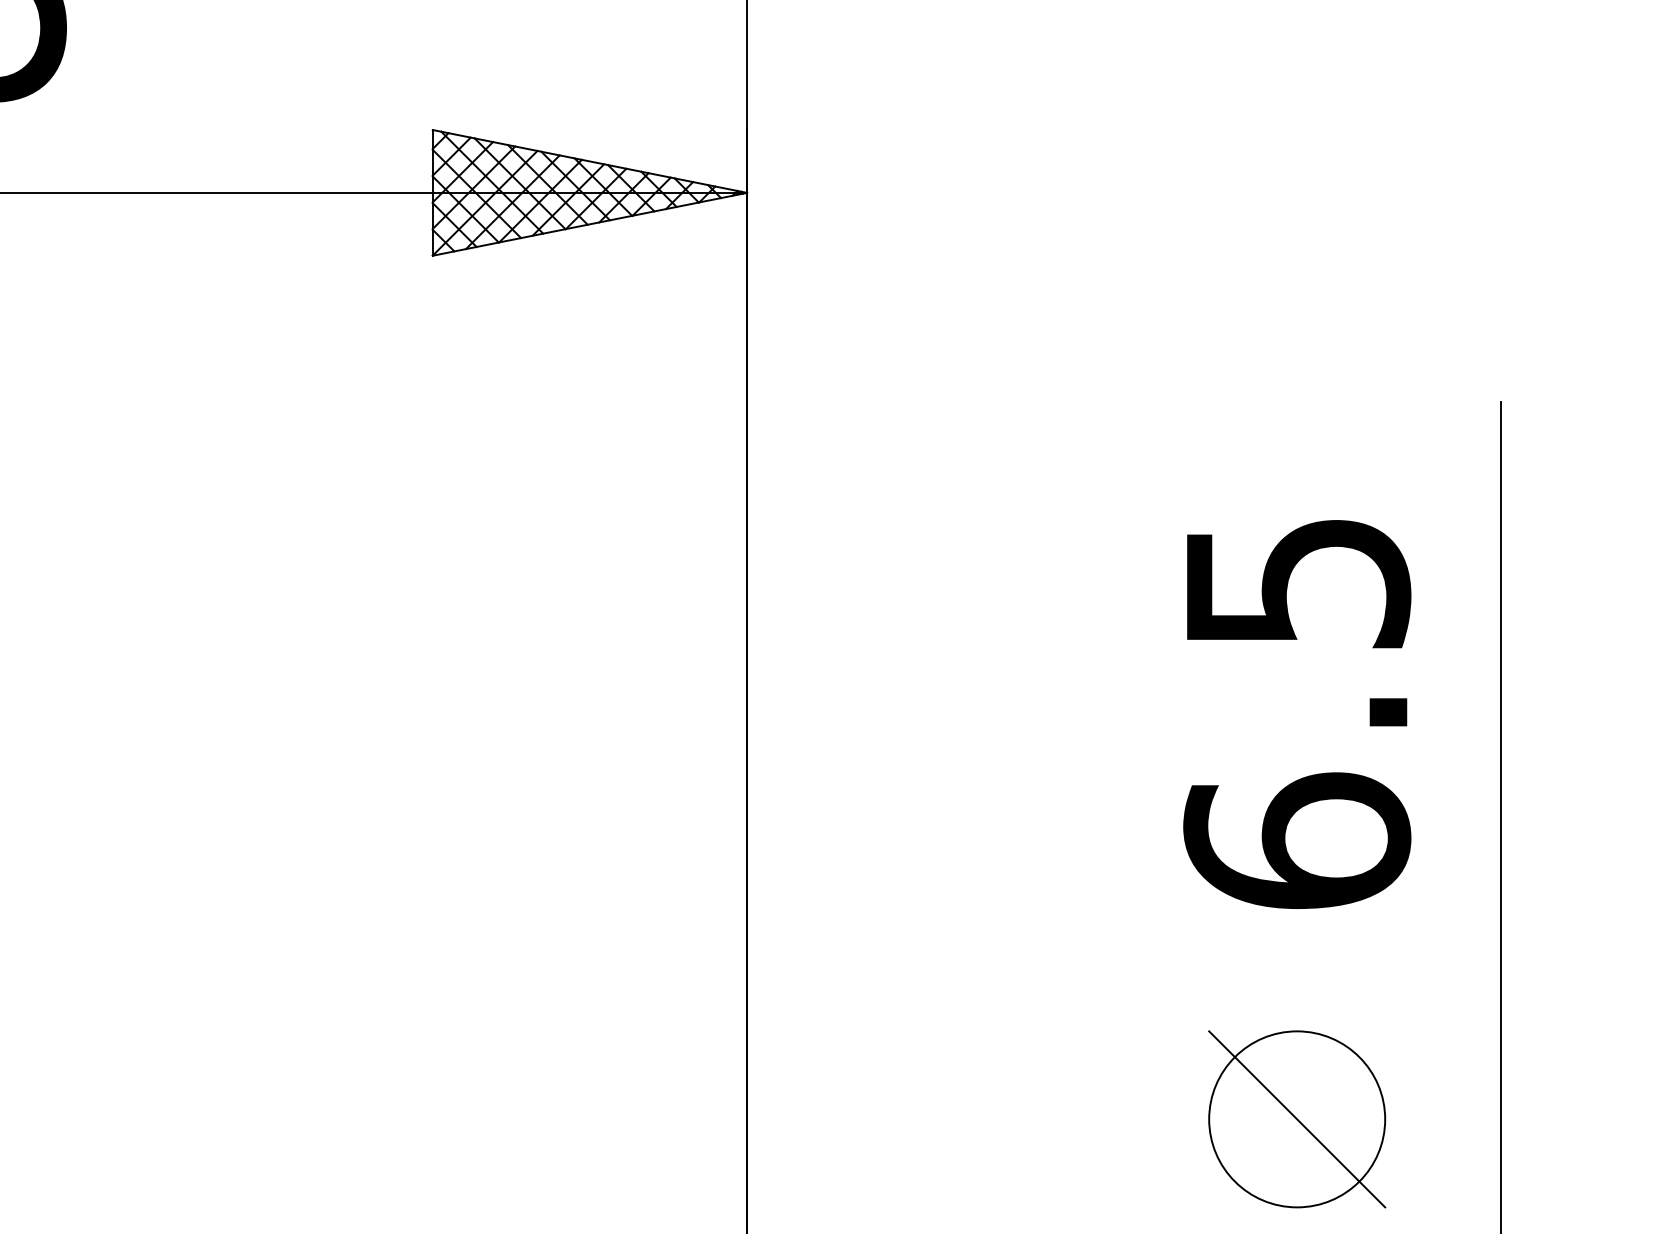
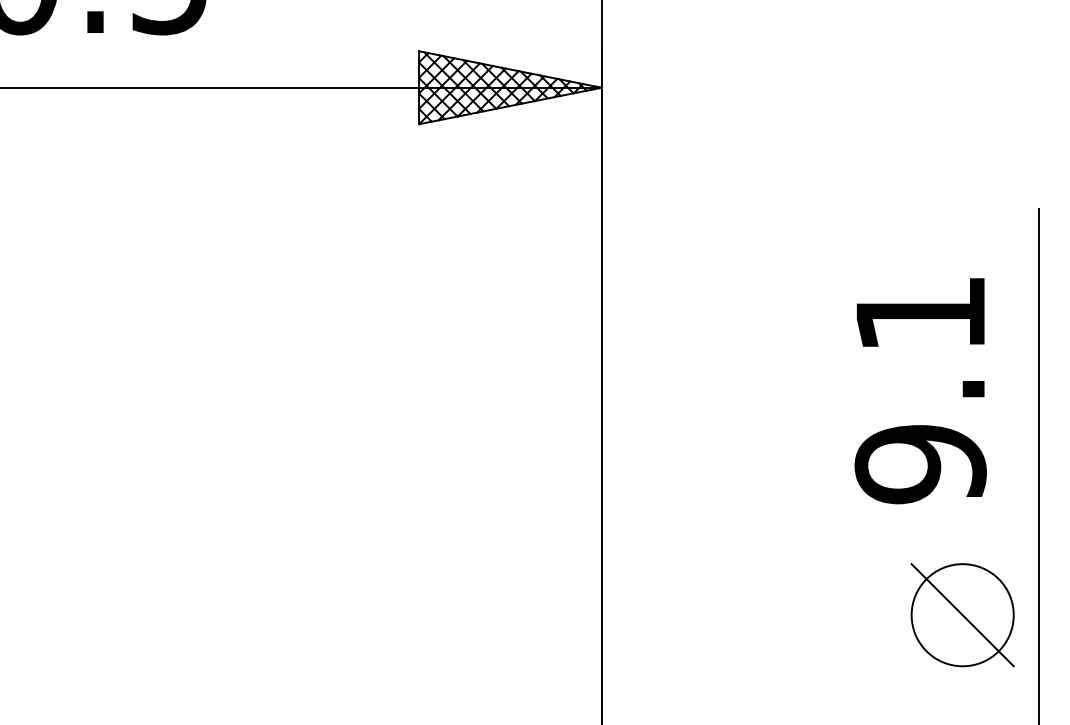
text: (1296, 714) -> (920, 390), 6.5 -> 9.1
part: (1296, 1119) -> (962, 615), moved

